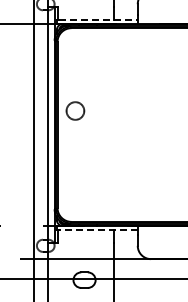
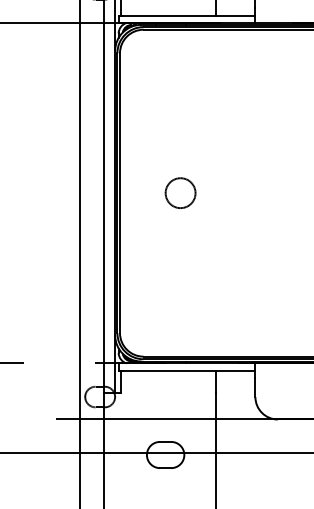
line: (98, 19) -> (189, 15), dashed -> solid
circle: (75, 110) -> (180, 192), moved
line: (97, 230) -> (187, 371), dashed -> solid

